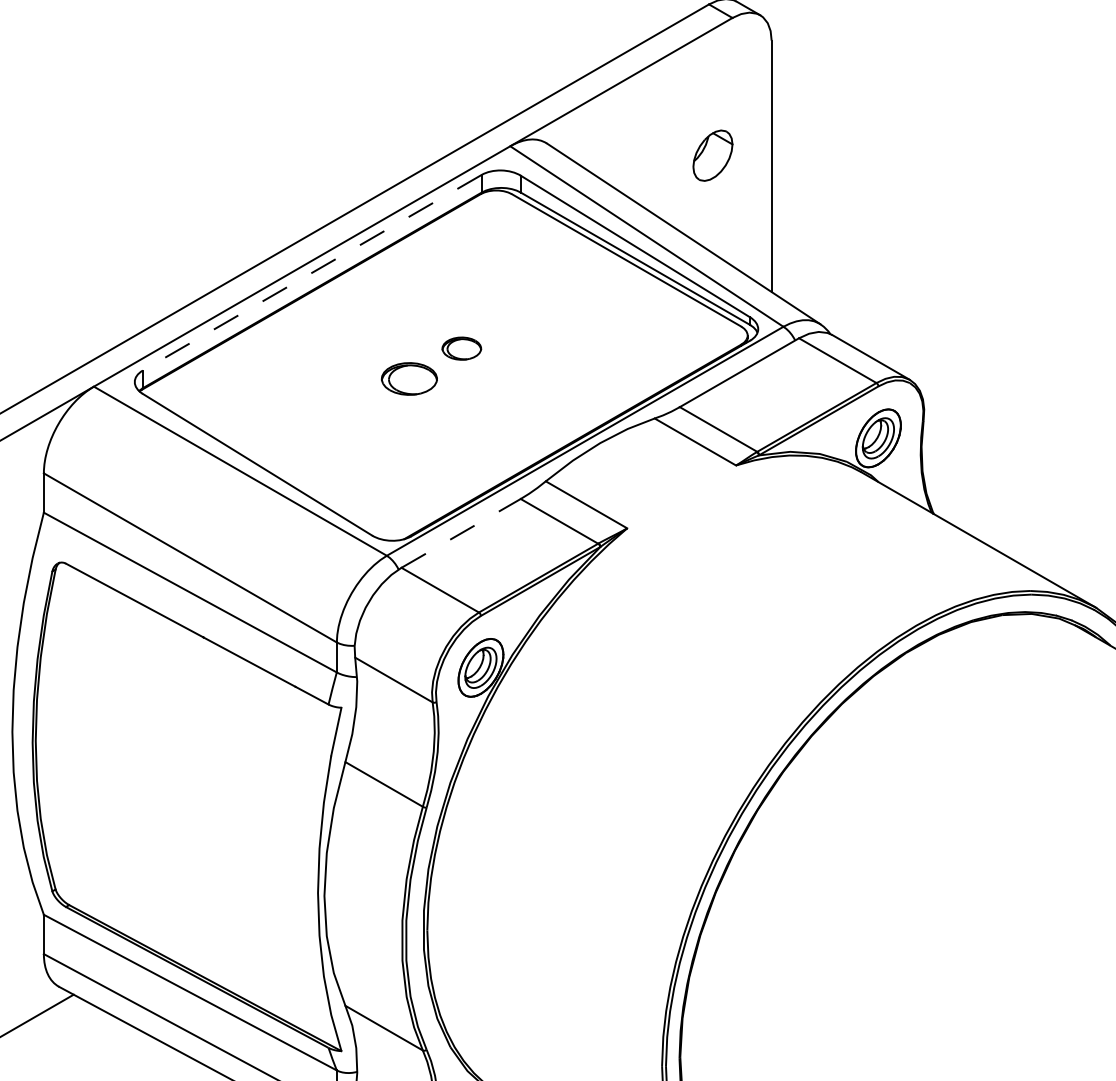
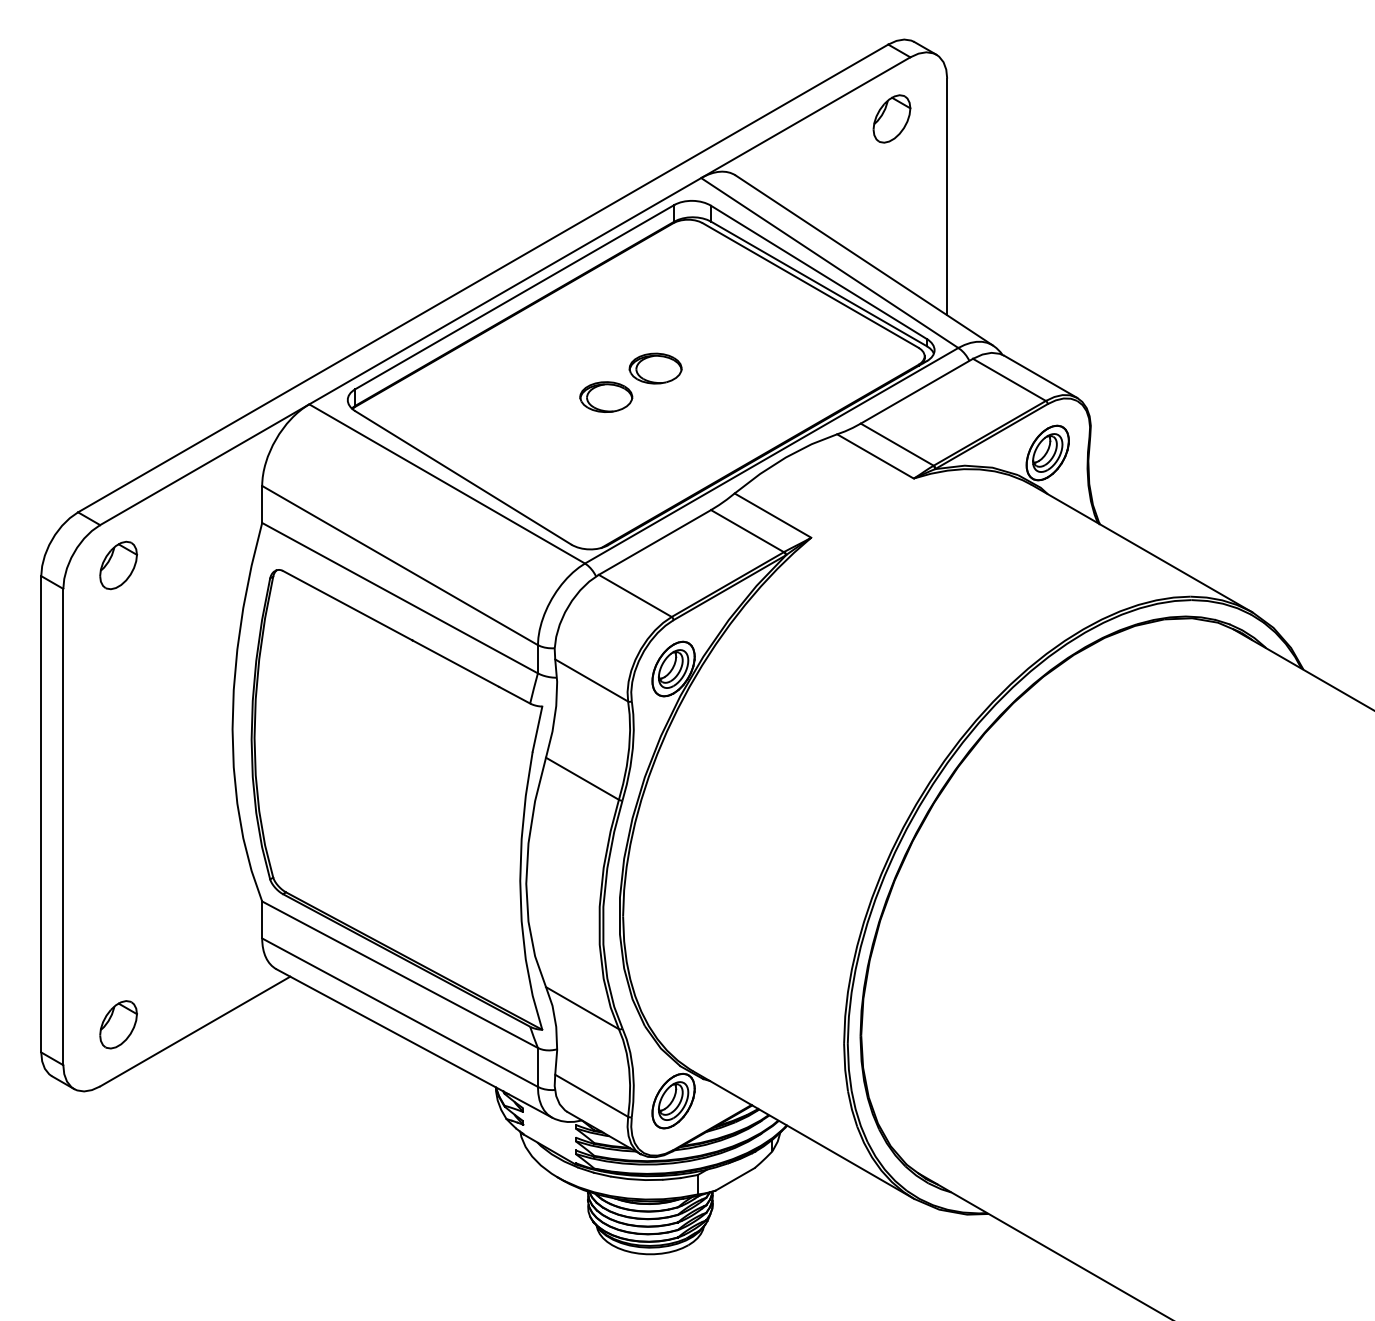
part: (712, 155) -> (891, 118), moved
line: (311, 273) -> (514, 297), dashed -> solid
part: (461, 348) -> (655, 368), size x1.43
line: (460, 533) -> (654, 542), dashed -> solid

